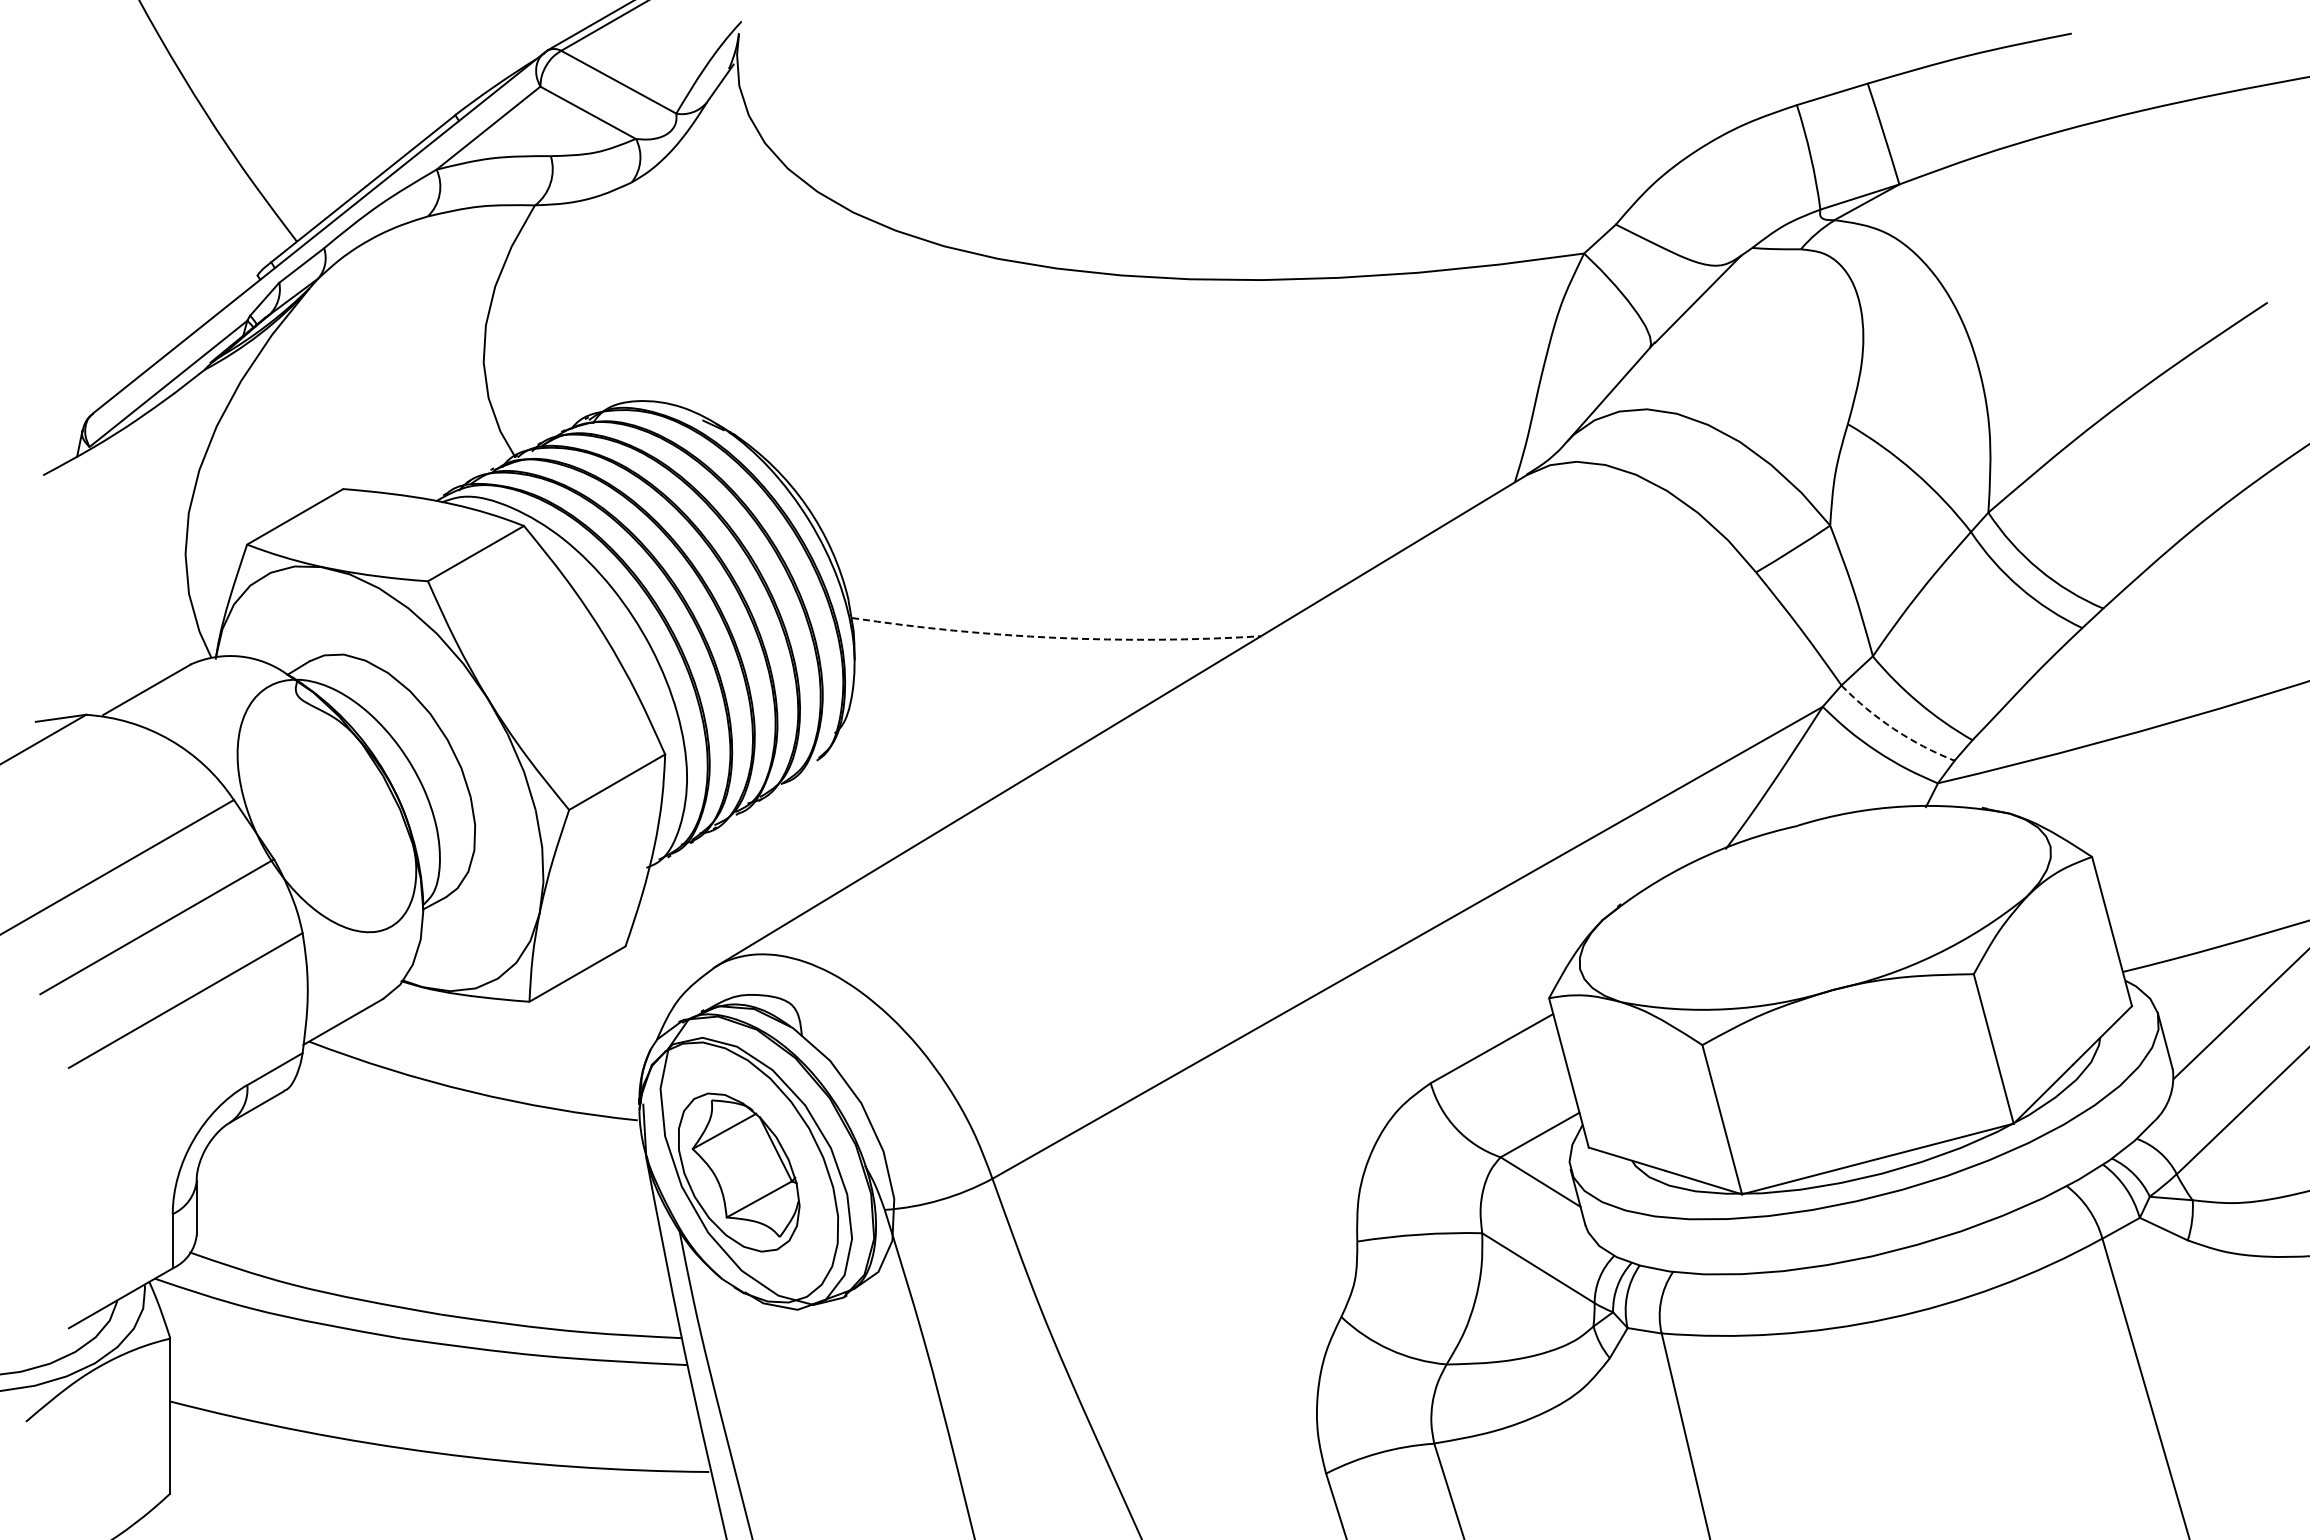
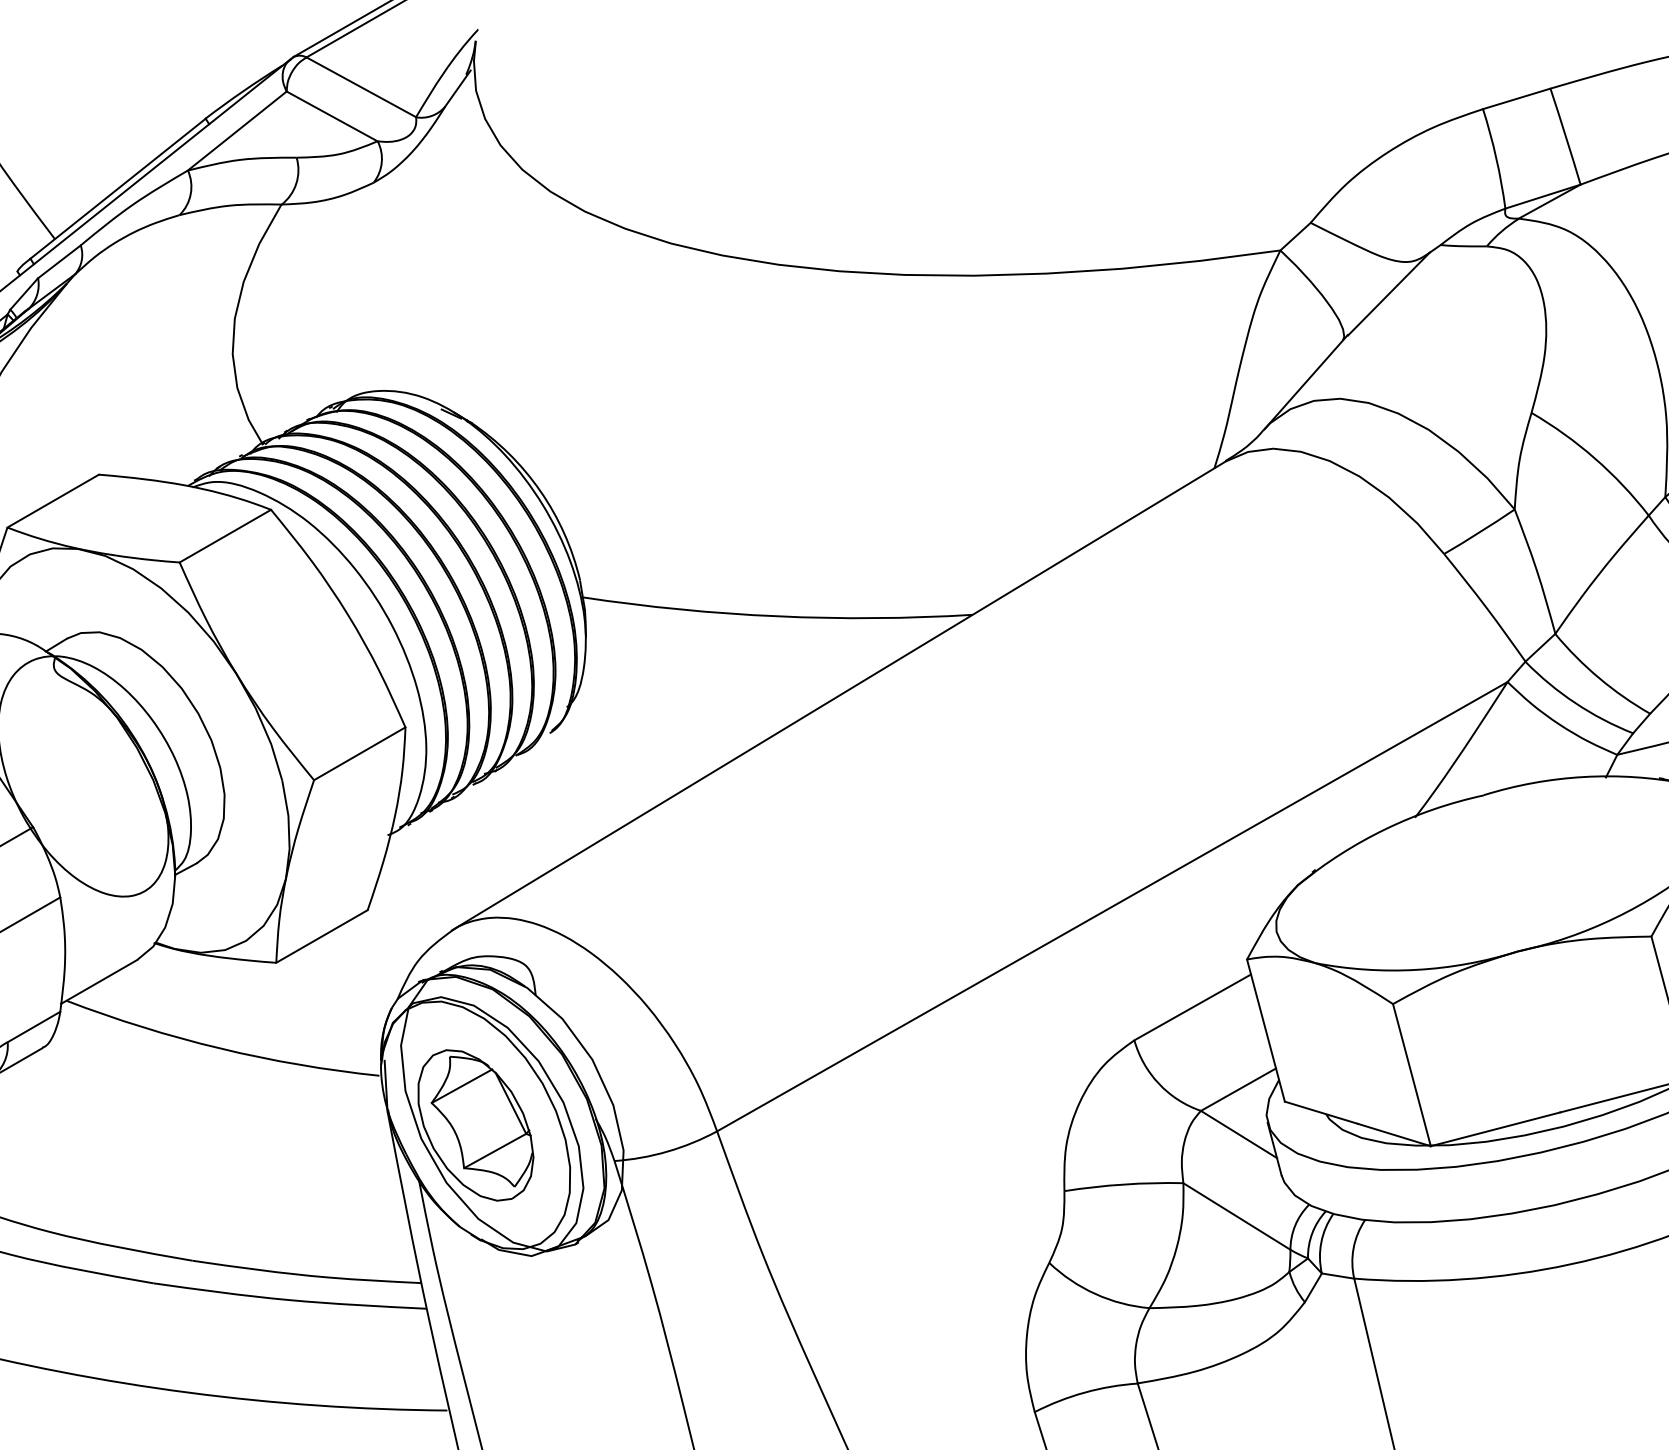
arc: (1056, 637) -> (778, 616), dashed -> solid
arc: (1894, 729) -> (1575, 703), dashed -> solid

